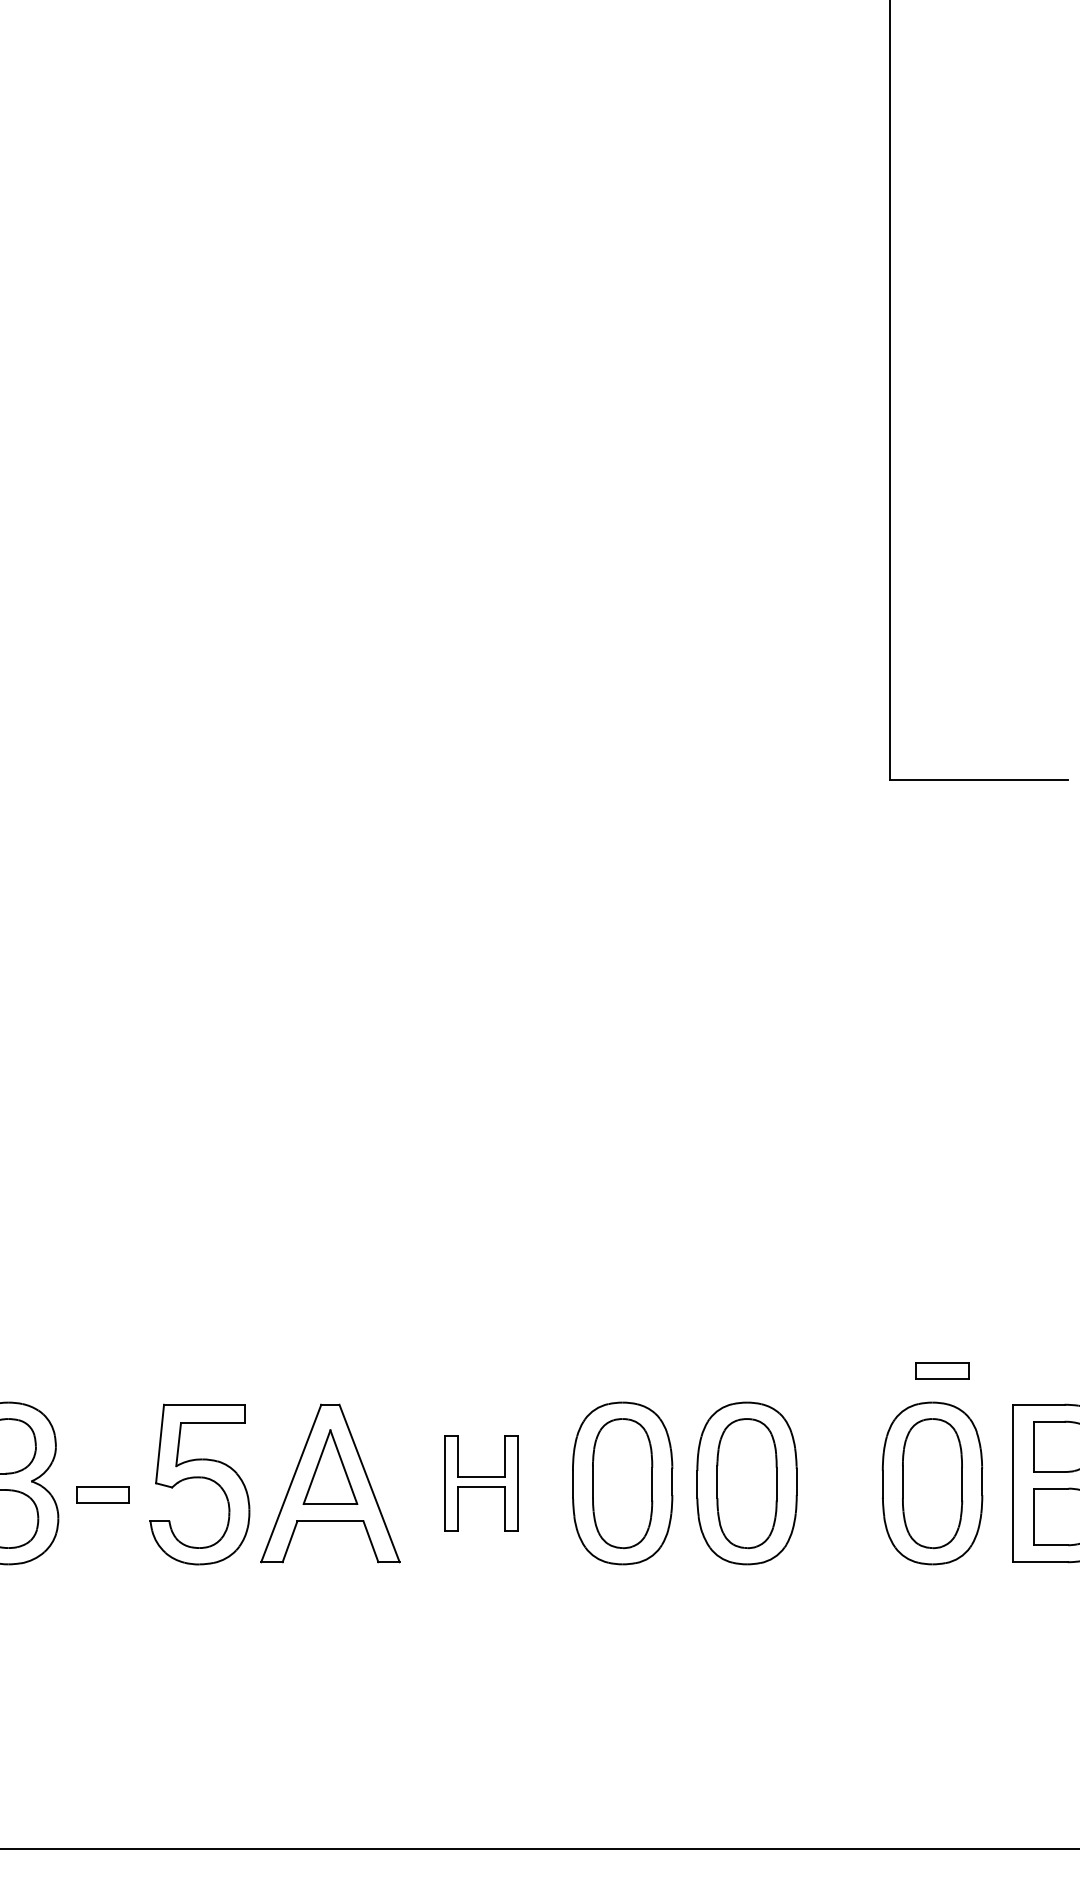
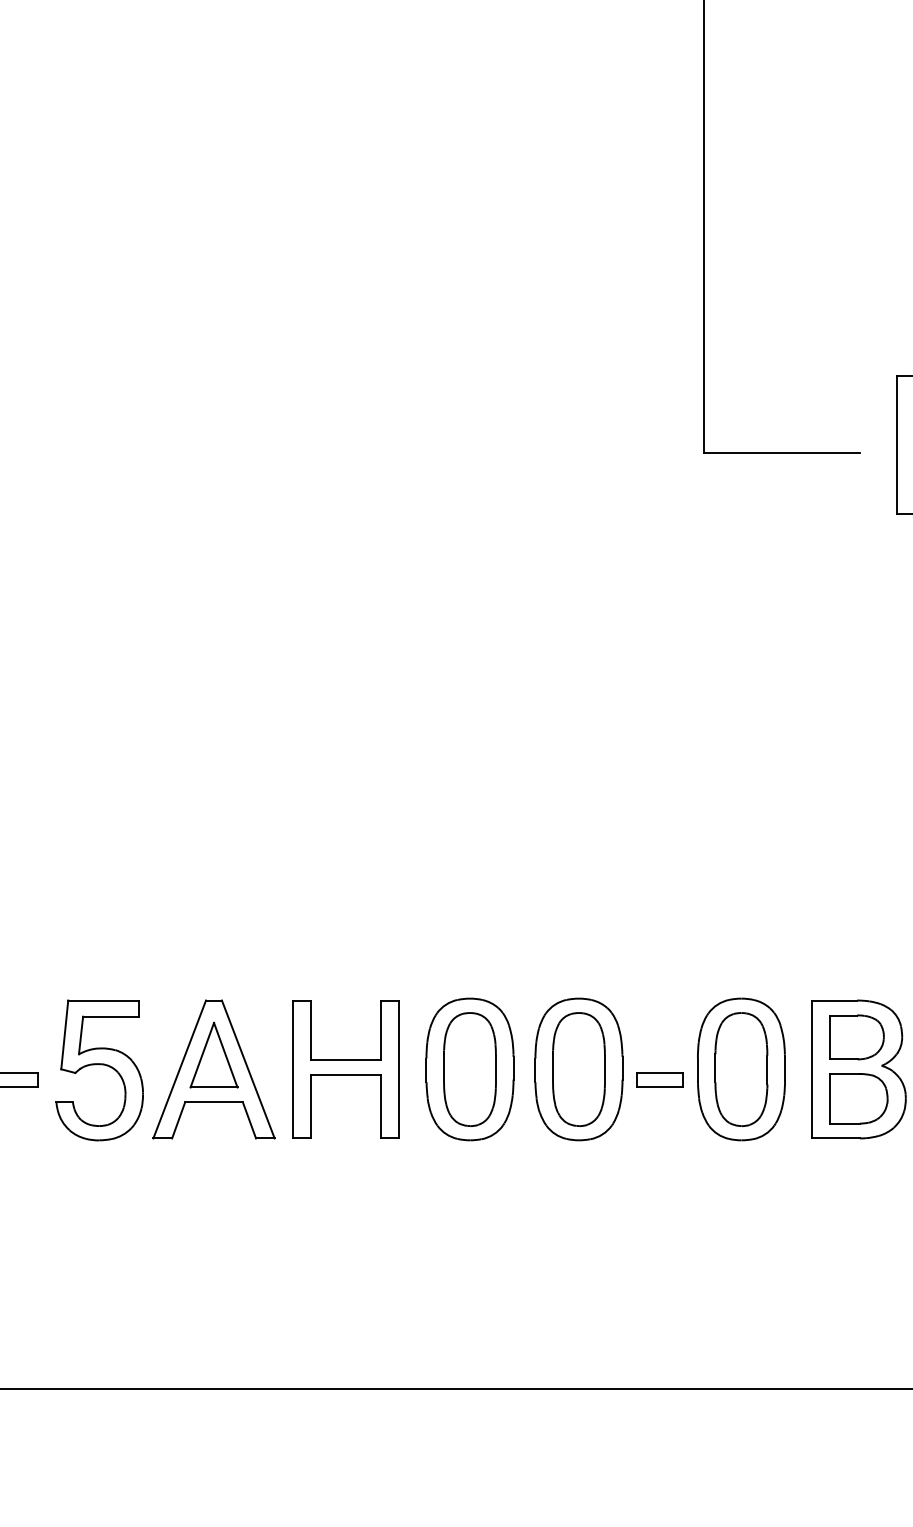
part: (942, 1370) -> (659, 1079), moved
part: (481, 1483) -> (346, 1069), size x1.67

